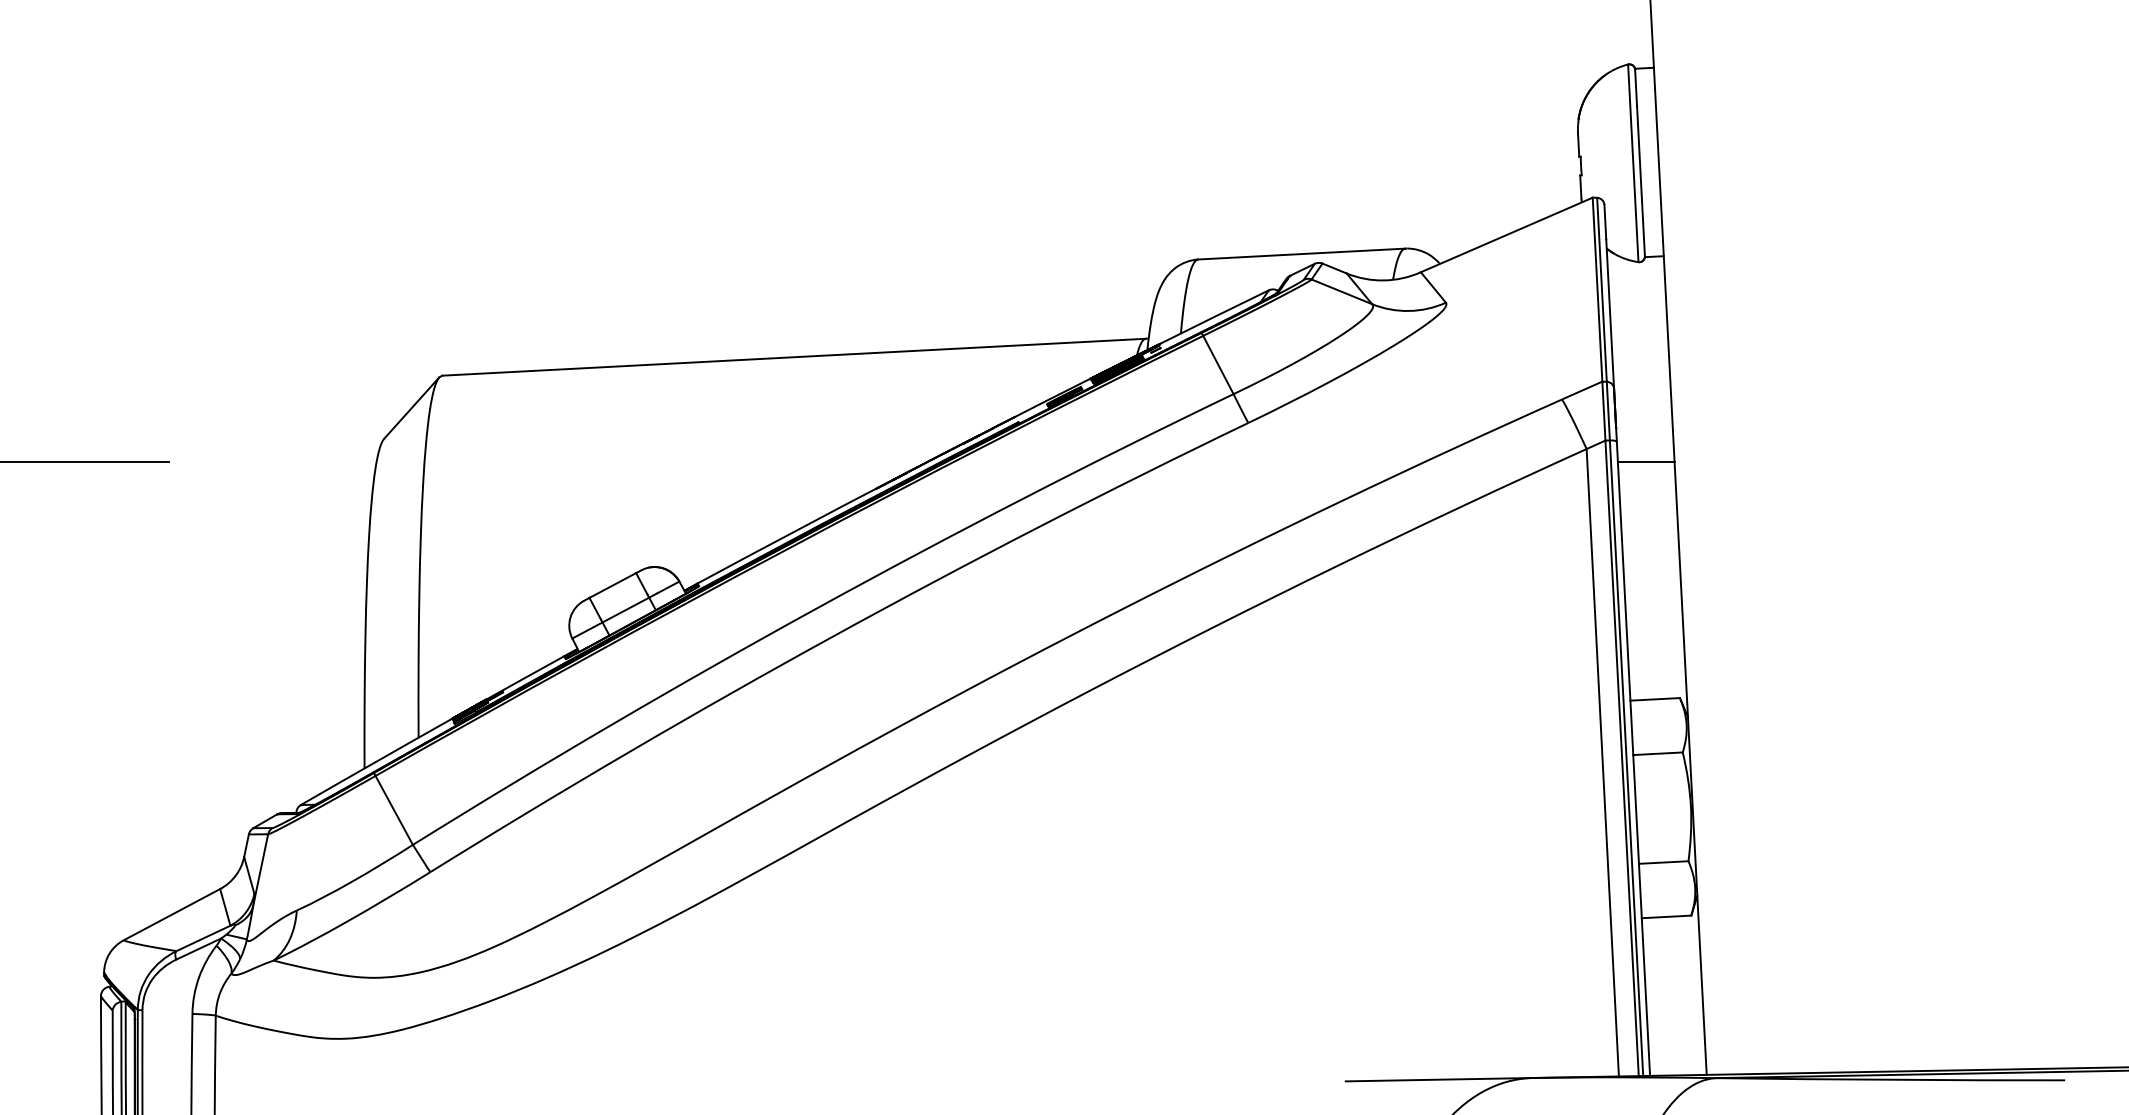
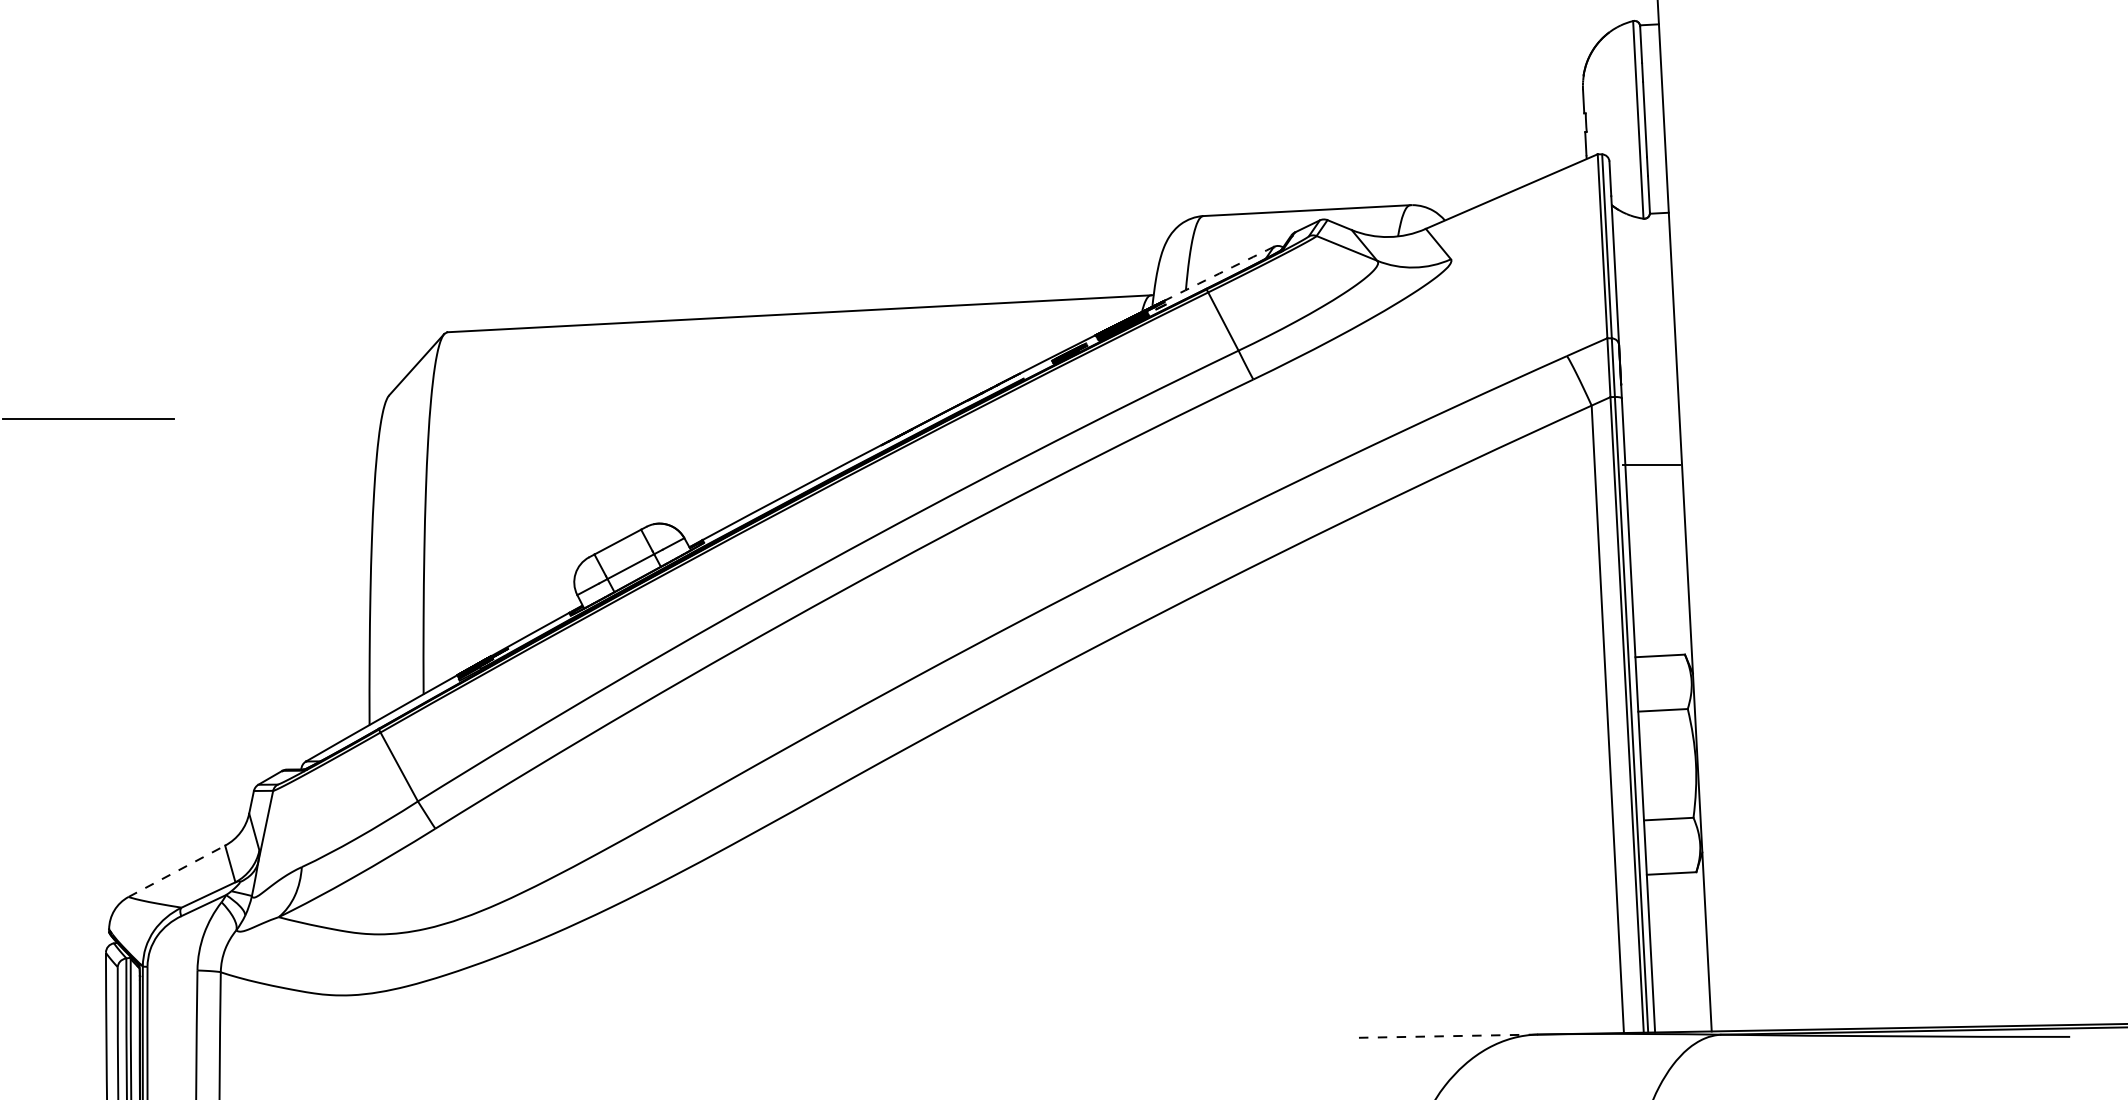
arc: (1214, 317) -> (1219, 274), solid -> dashed
line: (1645, 461) -> (1650, 464), moved
line: (171, 914) -> (176, 871), solid -> dashed
line: (1439, 1079) -> (1444, 1036), solid -> dashed

